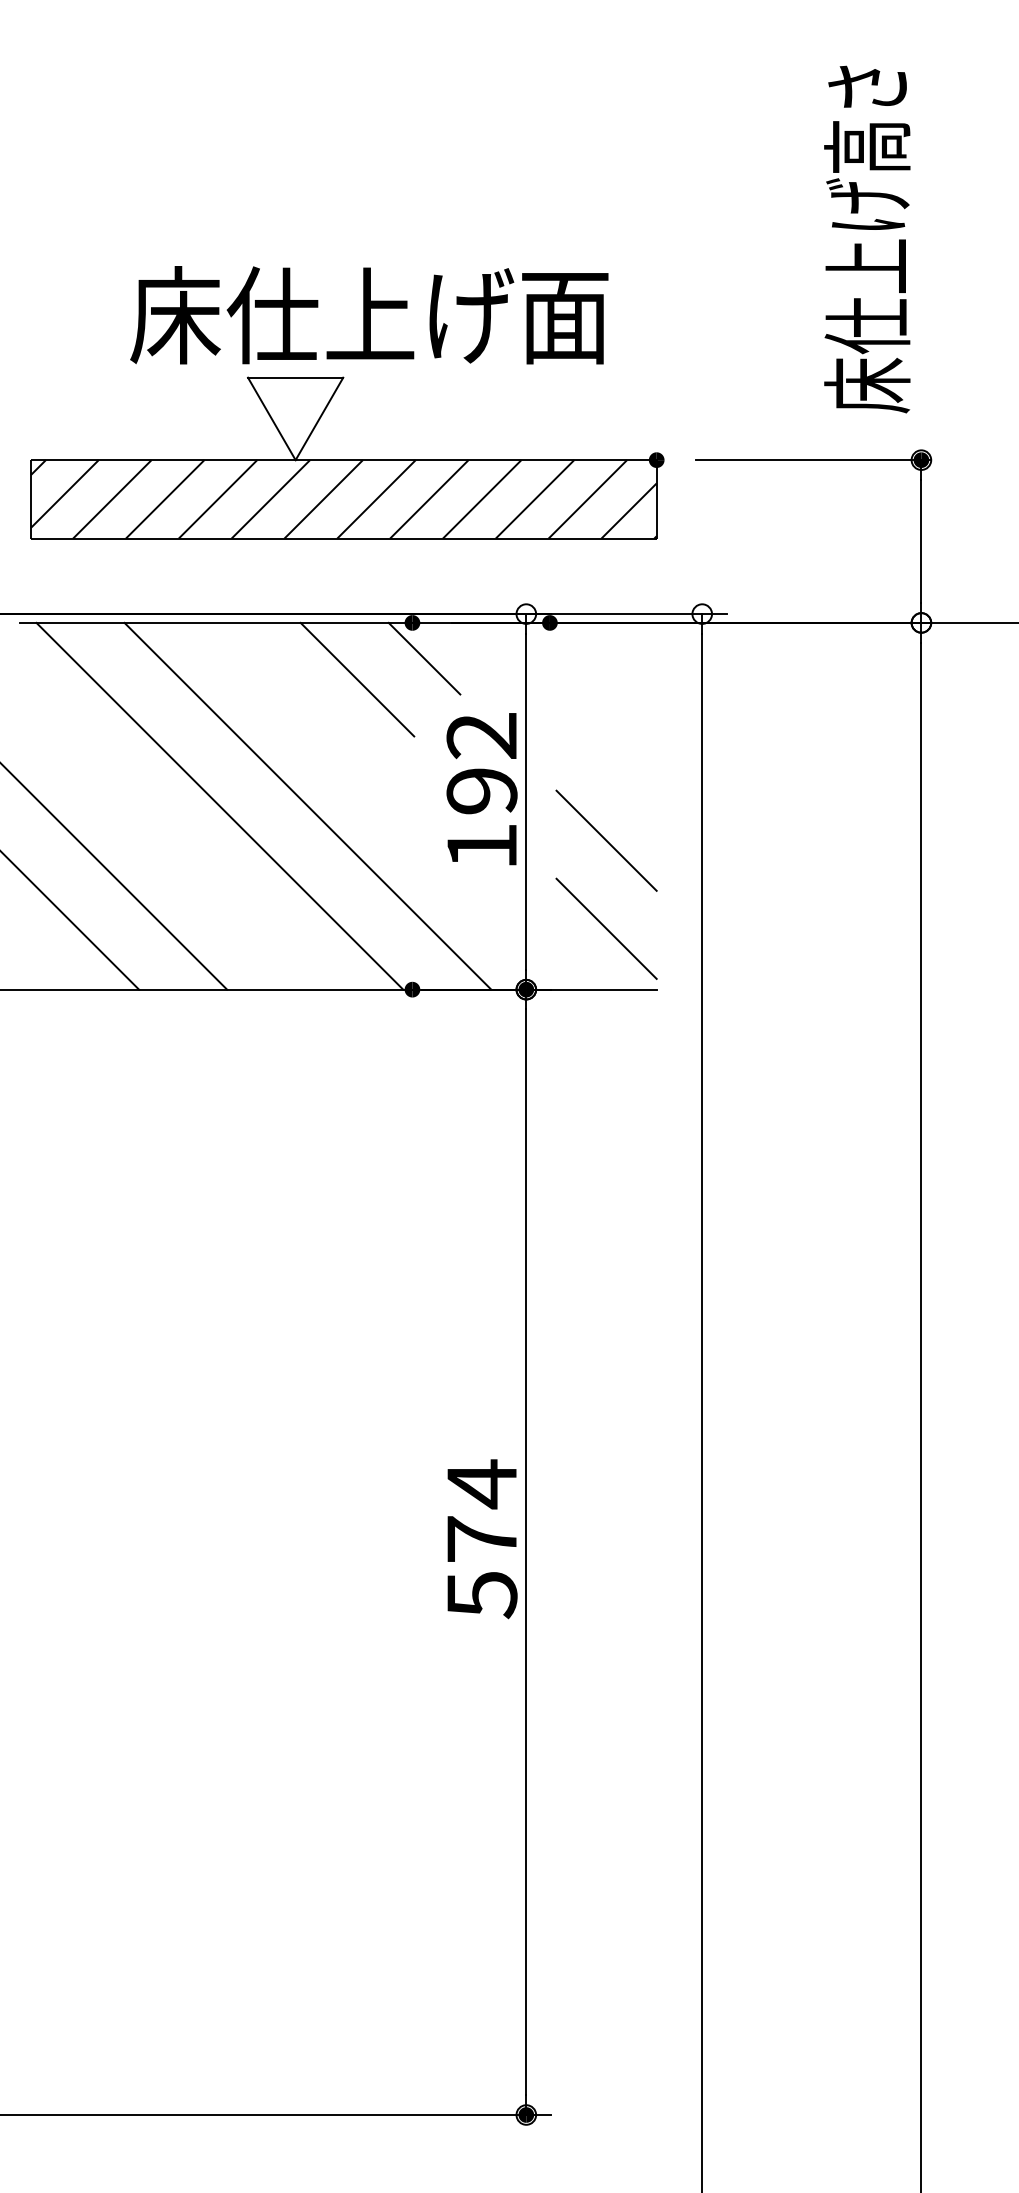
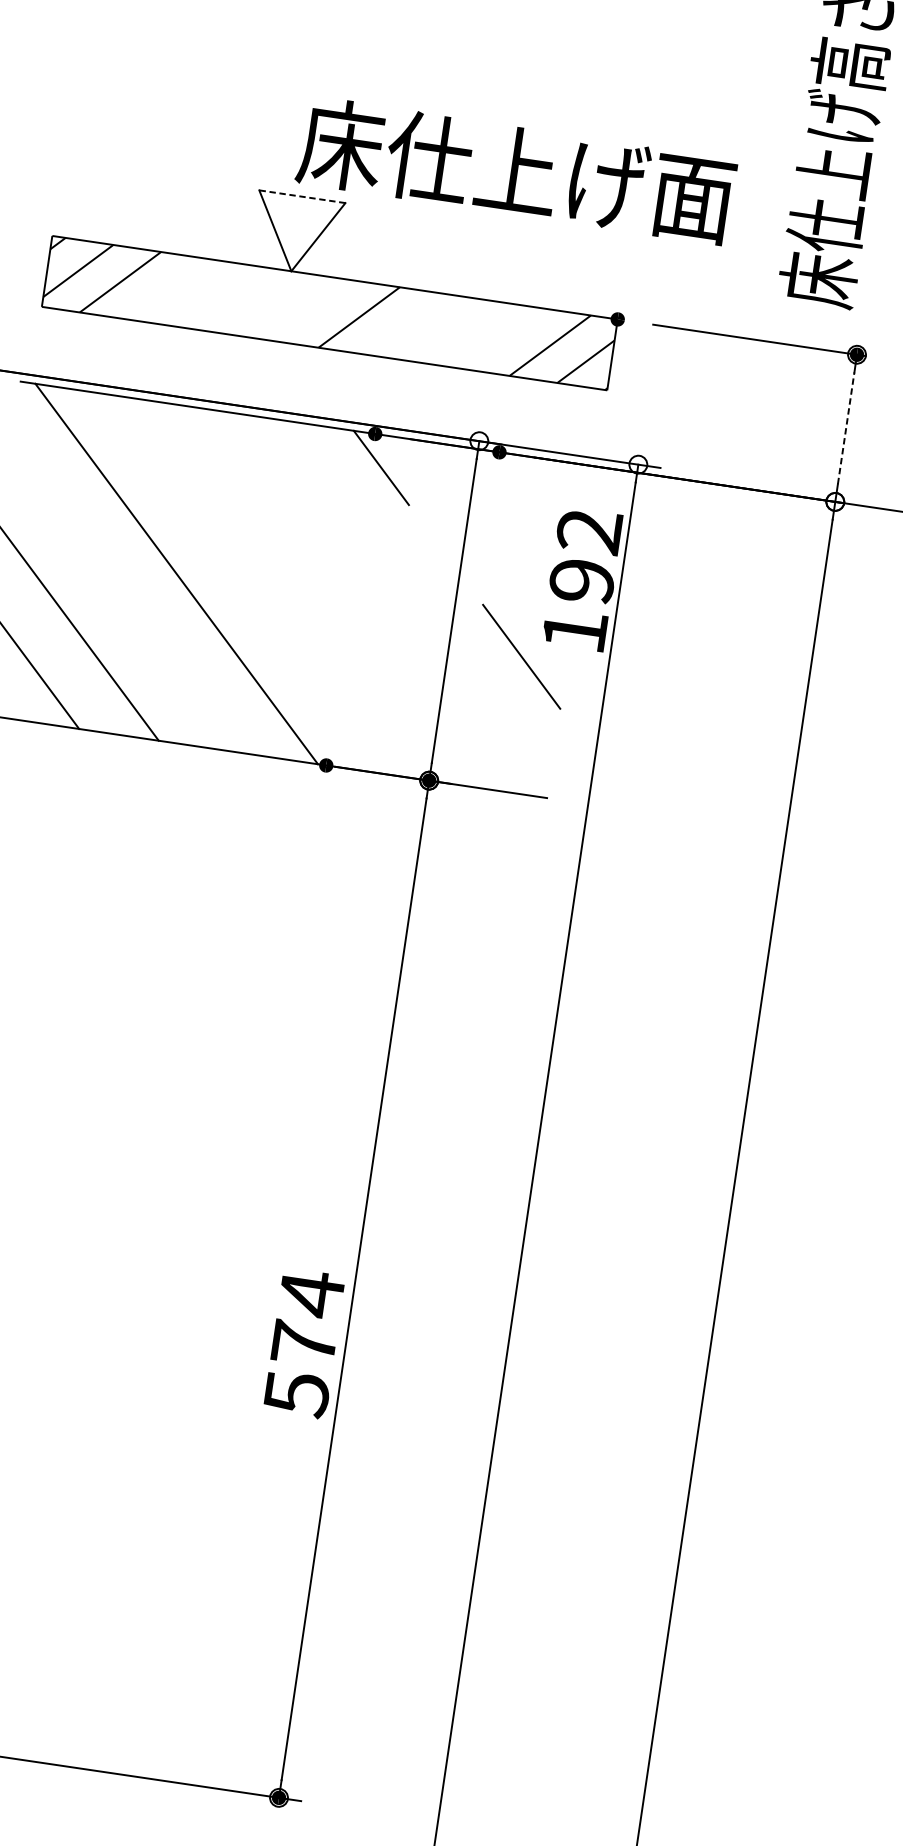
text: (369, 315) -> (516, 170), moved
line: (295, 377) -> (302, 196), solid -> dashed
line: (164, 499) -> (167, 289), removed
line: (217, 499) -> (215, 296), removed
line: (270, 499) -> (263, 303), removed
line: (323, 499) -> (311, 310), removed
line: (429, 499) -> (407, 324), removed
line: (481, 499) -> (454, 331), removed
line: (534, 499) -> (502, 338), removed
line: (921, 541) -> (846, 428), solid -> dashed
line: (357, 679) -> (318, 477), removed
text: (481, 789) -> (581, 579), moved
line: (307, 805) -> (256, 585), removed
line: (606, 928) -> (509, 736), removed
text: (482, 1539) -> (304, 1343), moved

